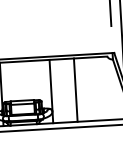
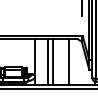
line: (96, 88) -> (68, 61), added
line: (68, 90) -> (47, 61), added

